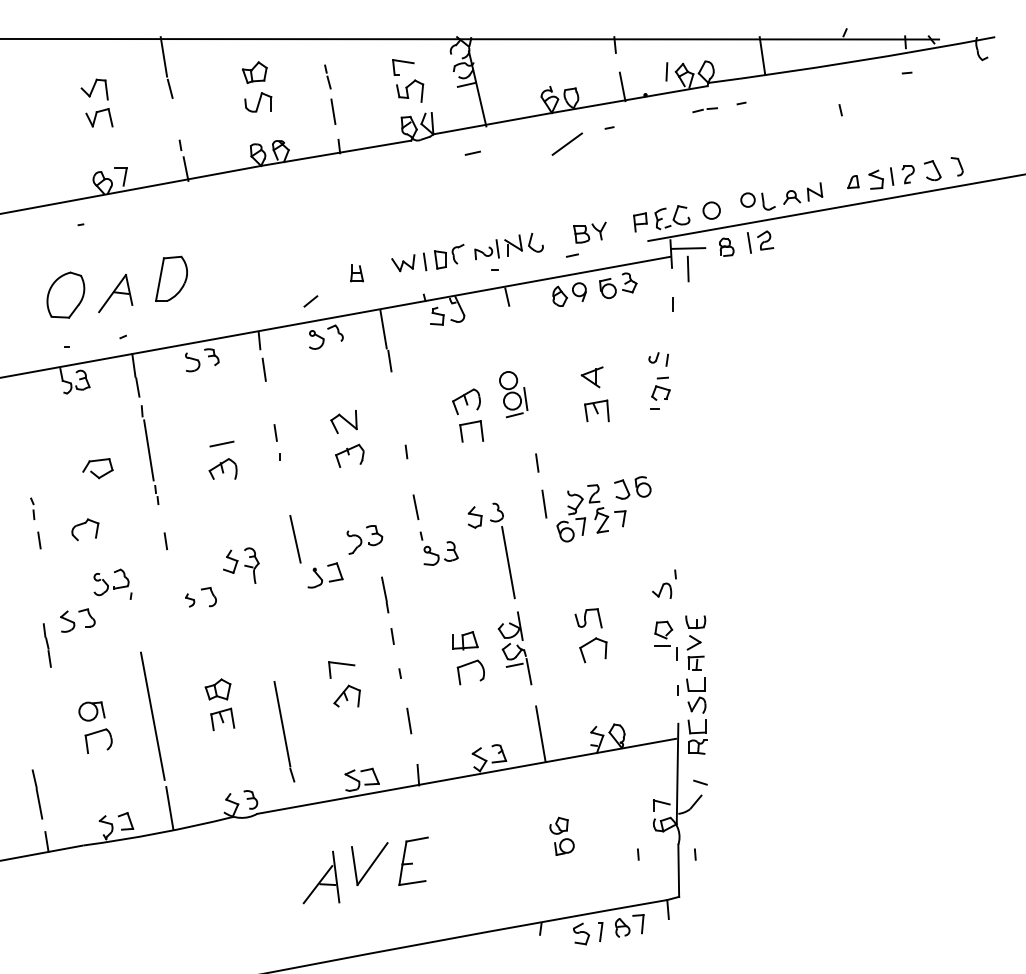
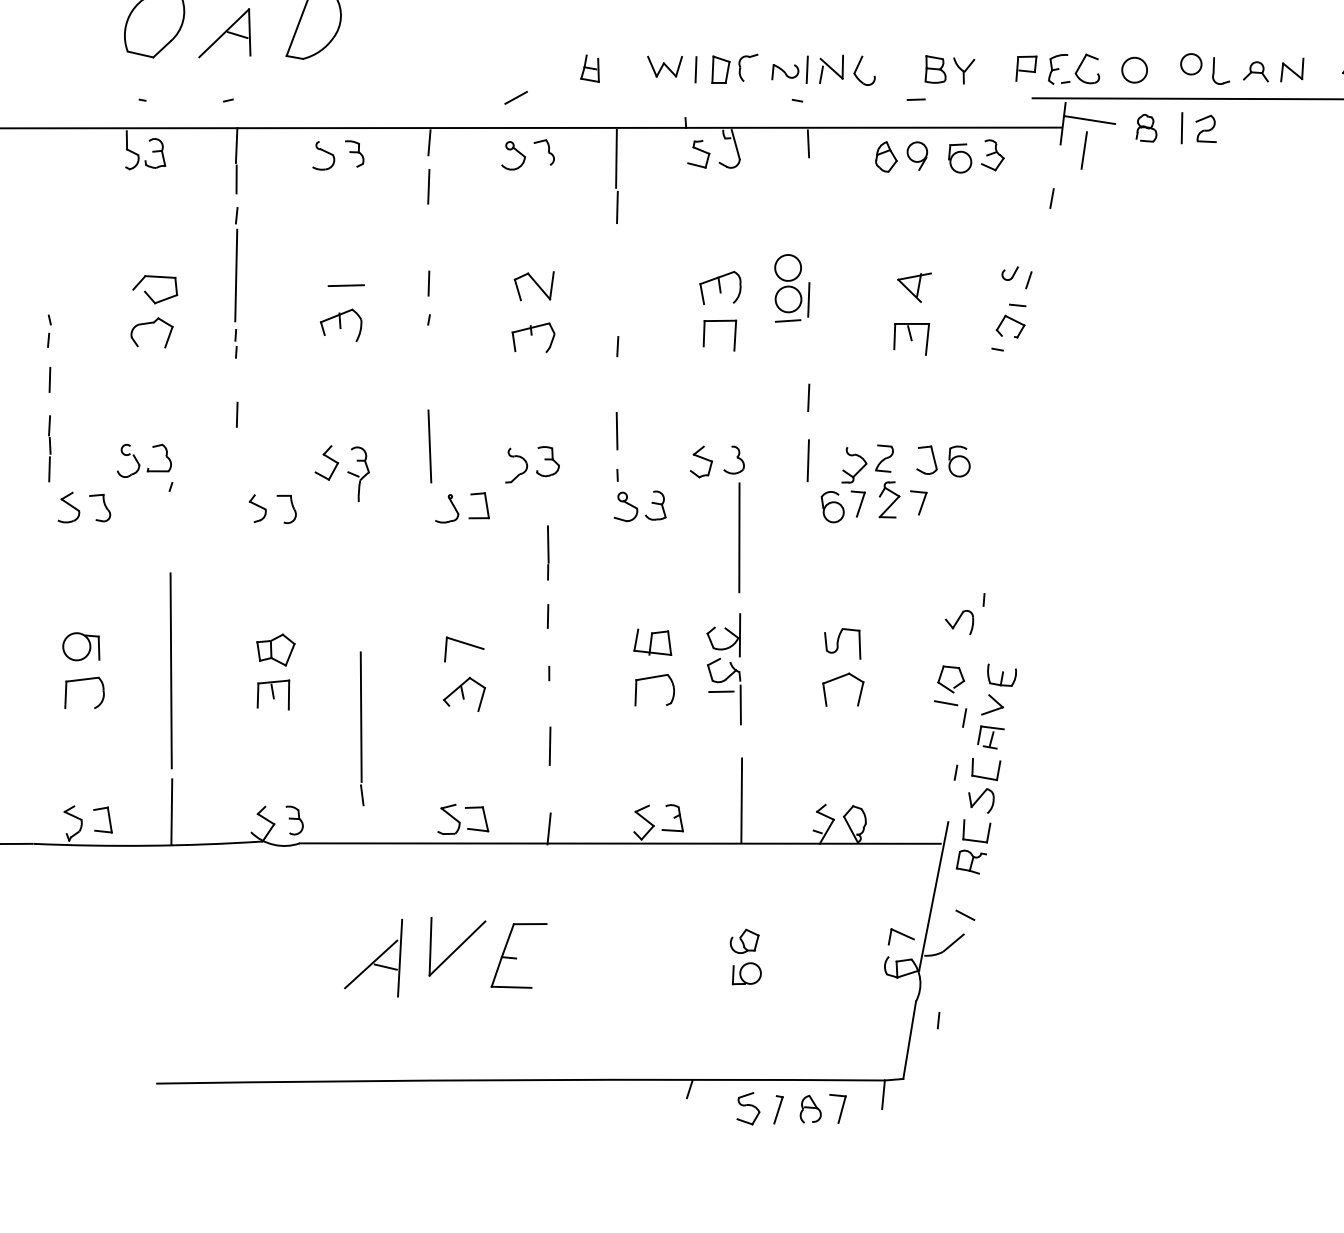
part: (85, 529) -> (151, 332), moved
part: (189, 600) -> (256, 508), size x1.43
line: (46, 645) -> (48, 448), moved
line: (638, 854) -> (854, 1005), removed

